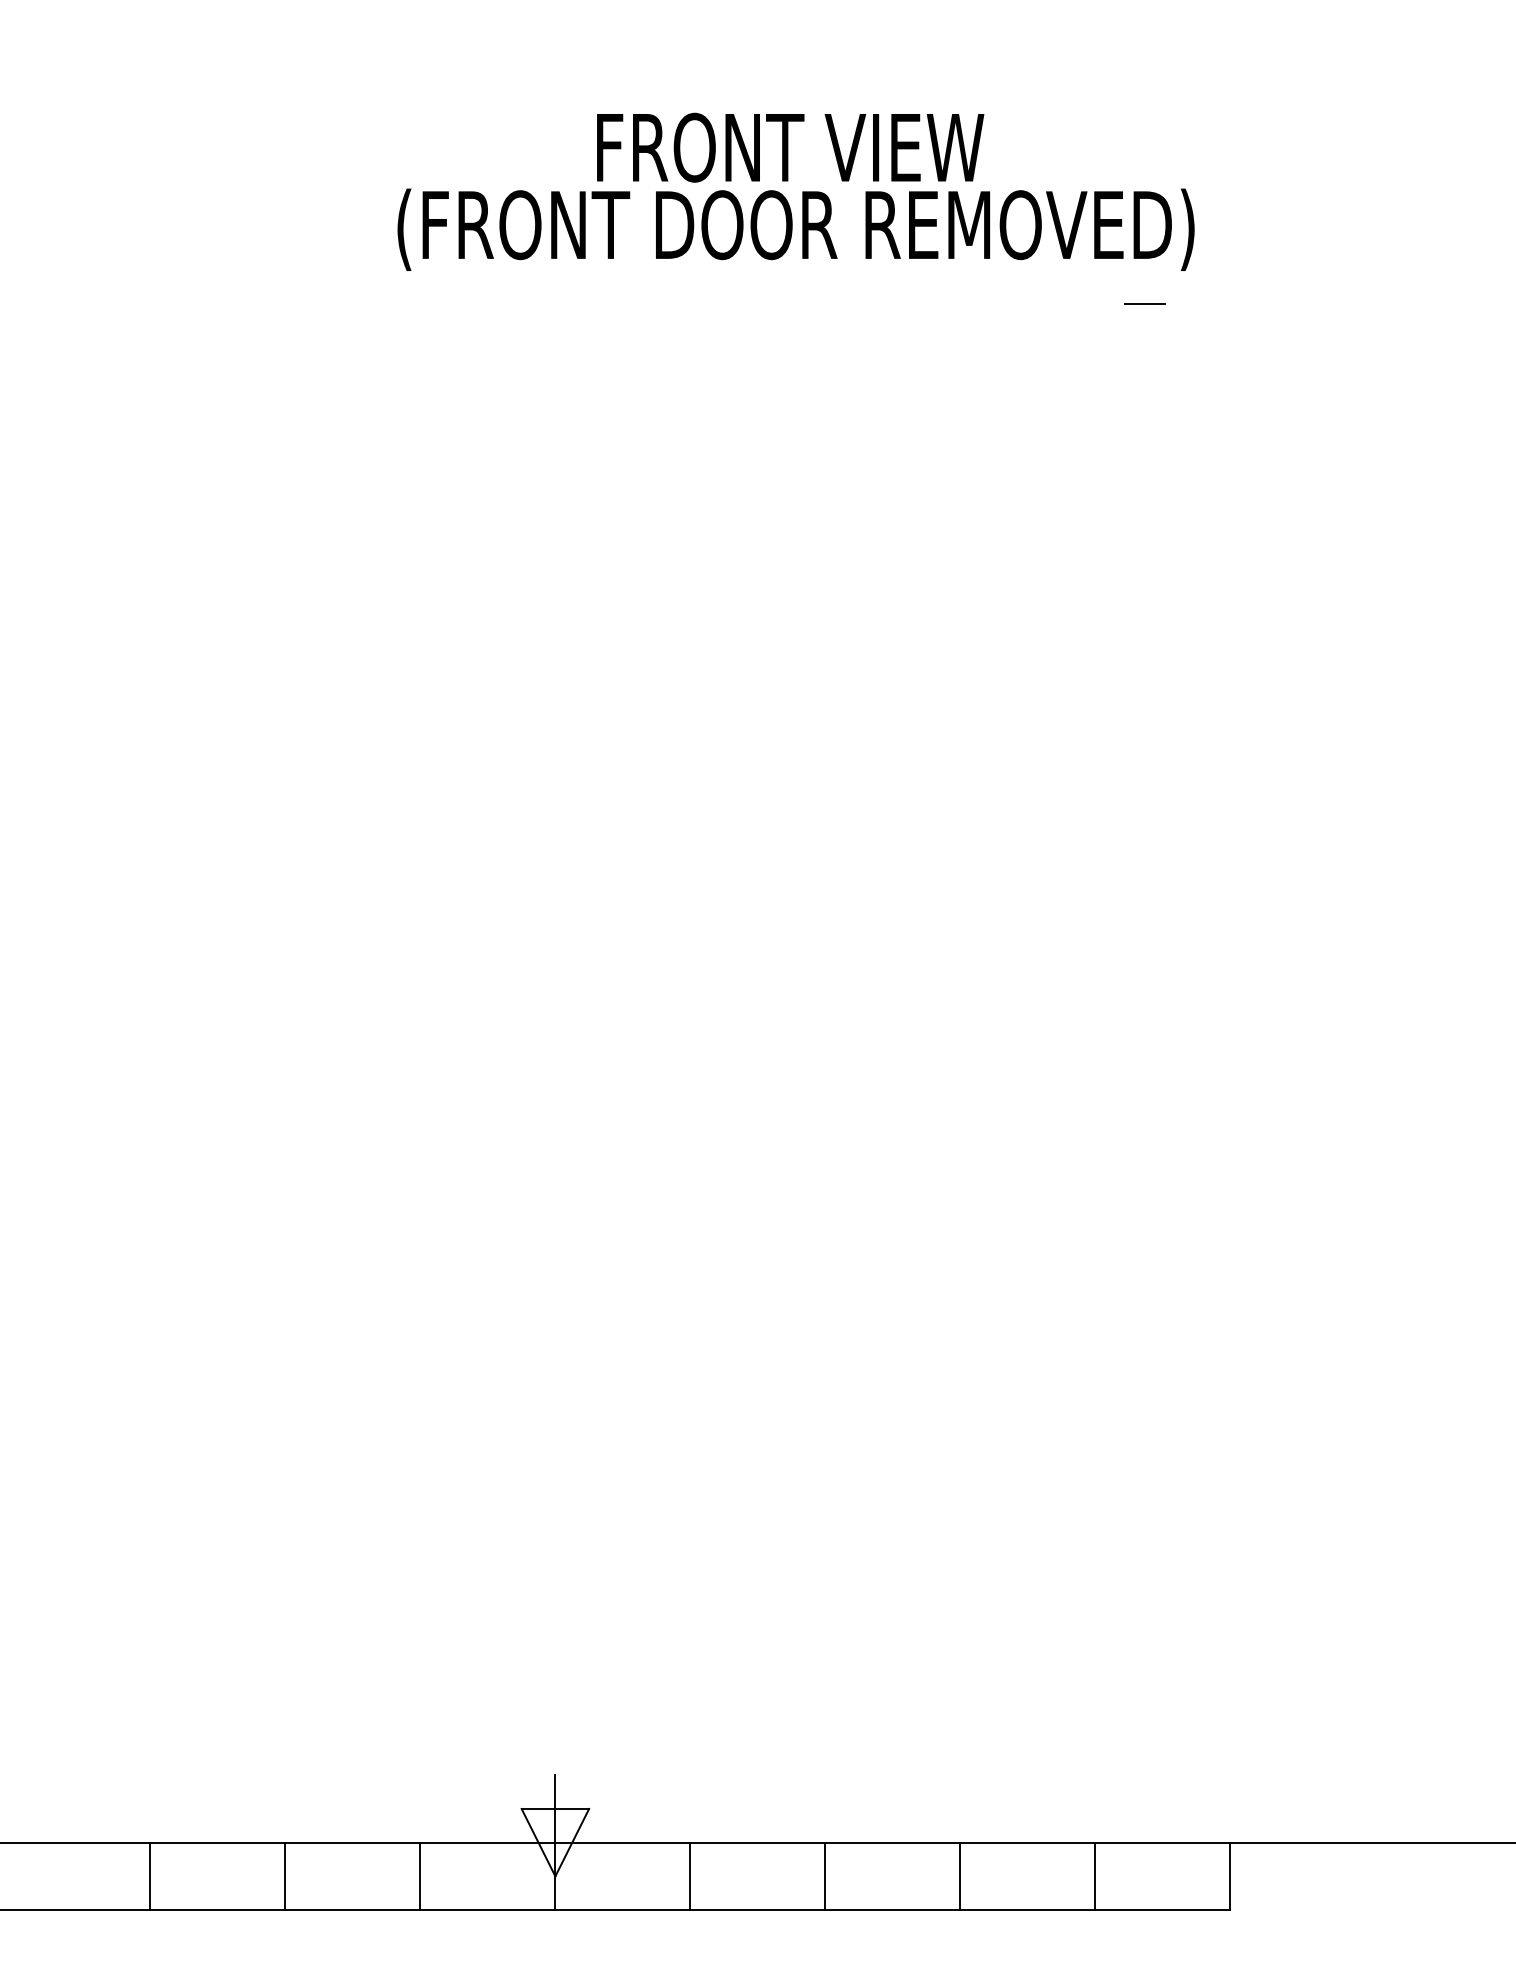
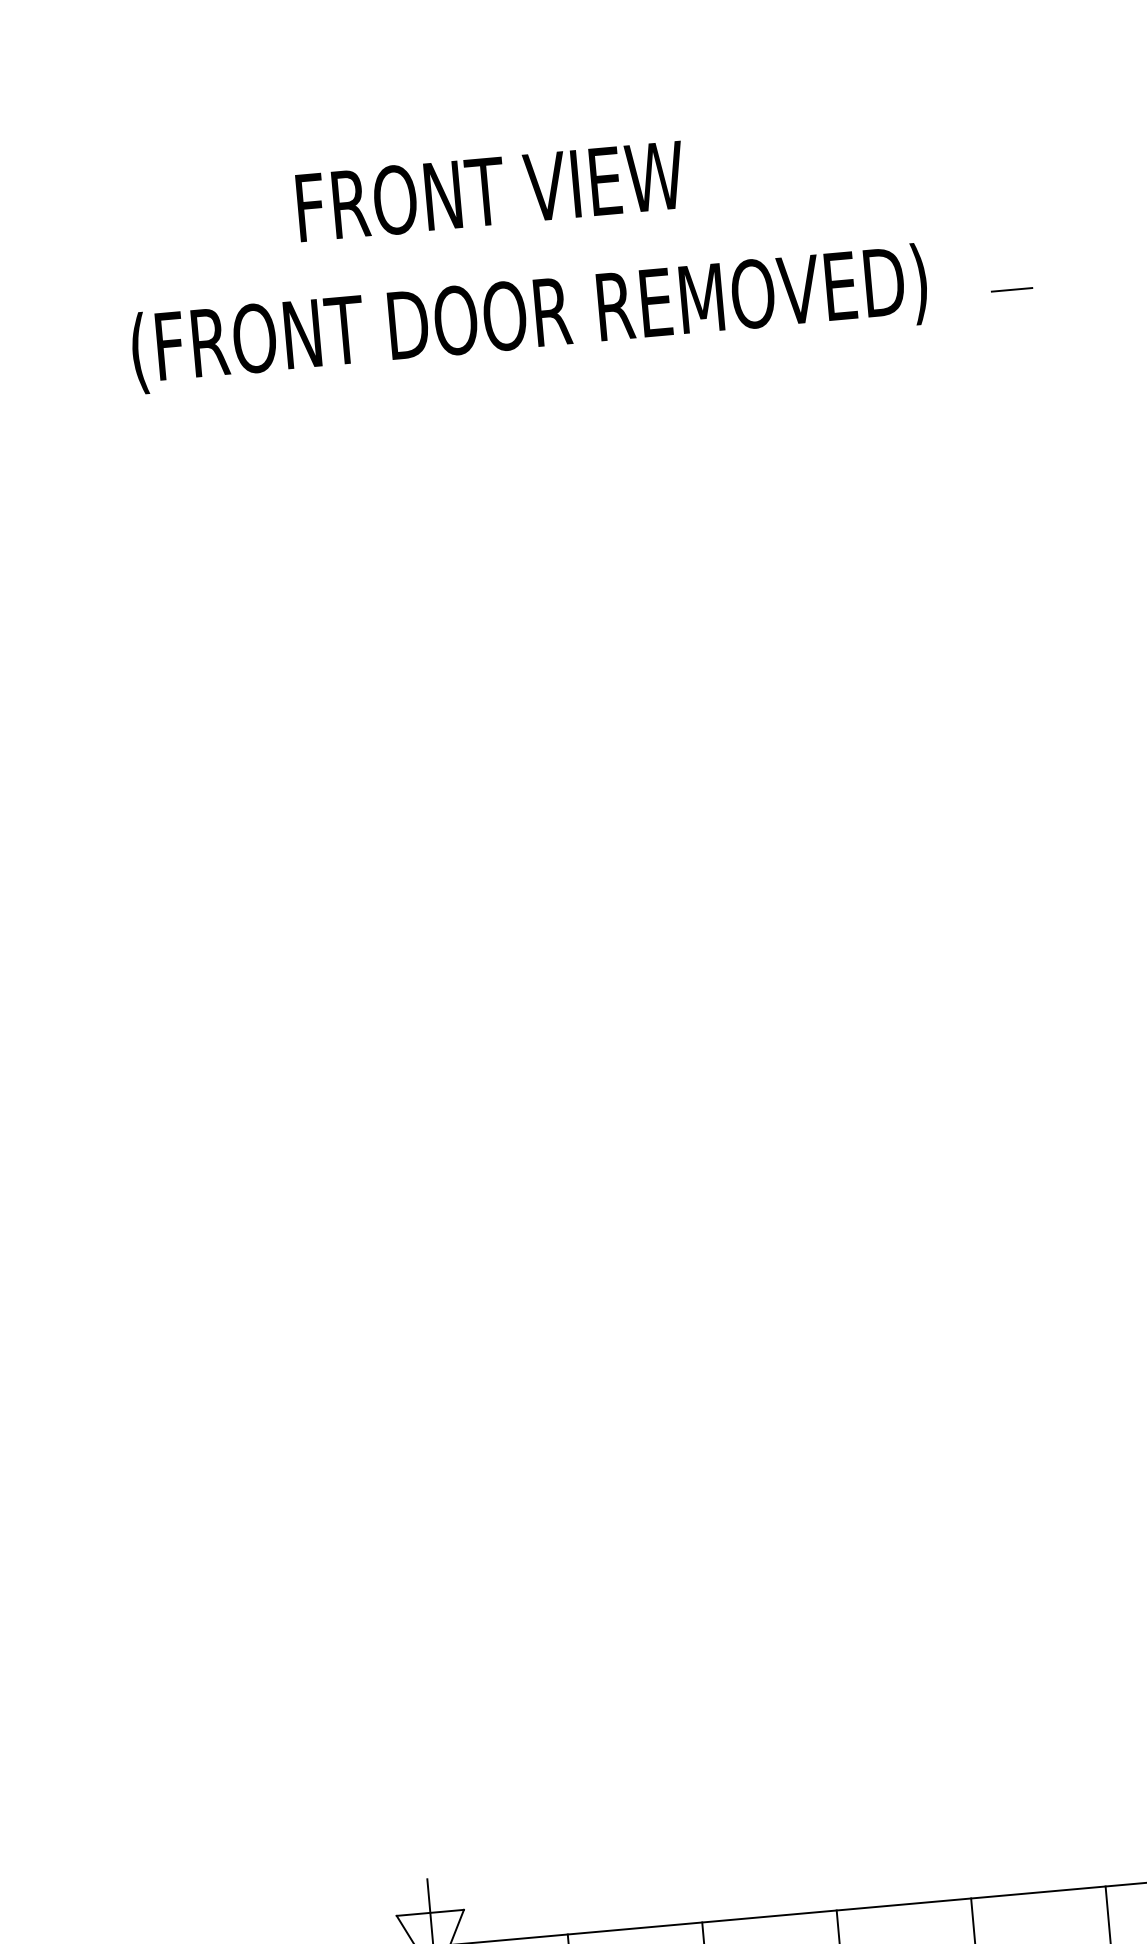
text: (790, 147) -> (490, 191), moved
line: (1144, 303) -> (1011, 289), moved

